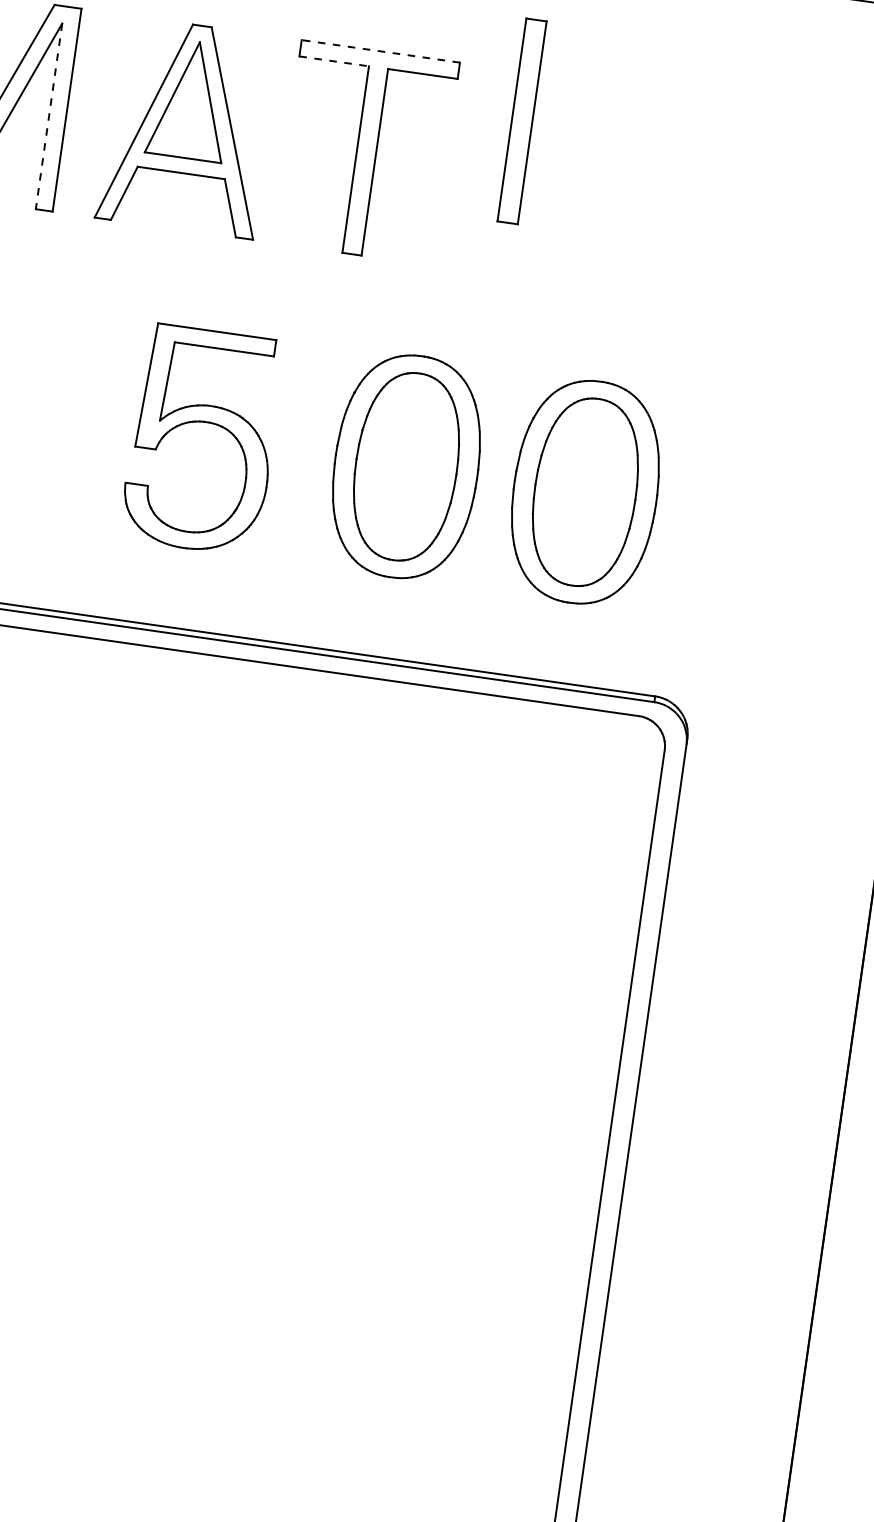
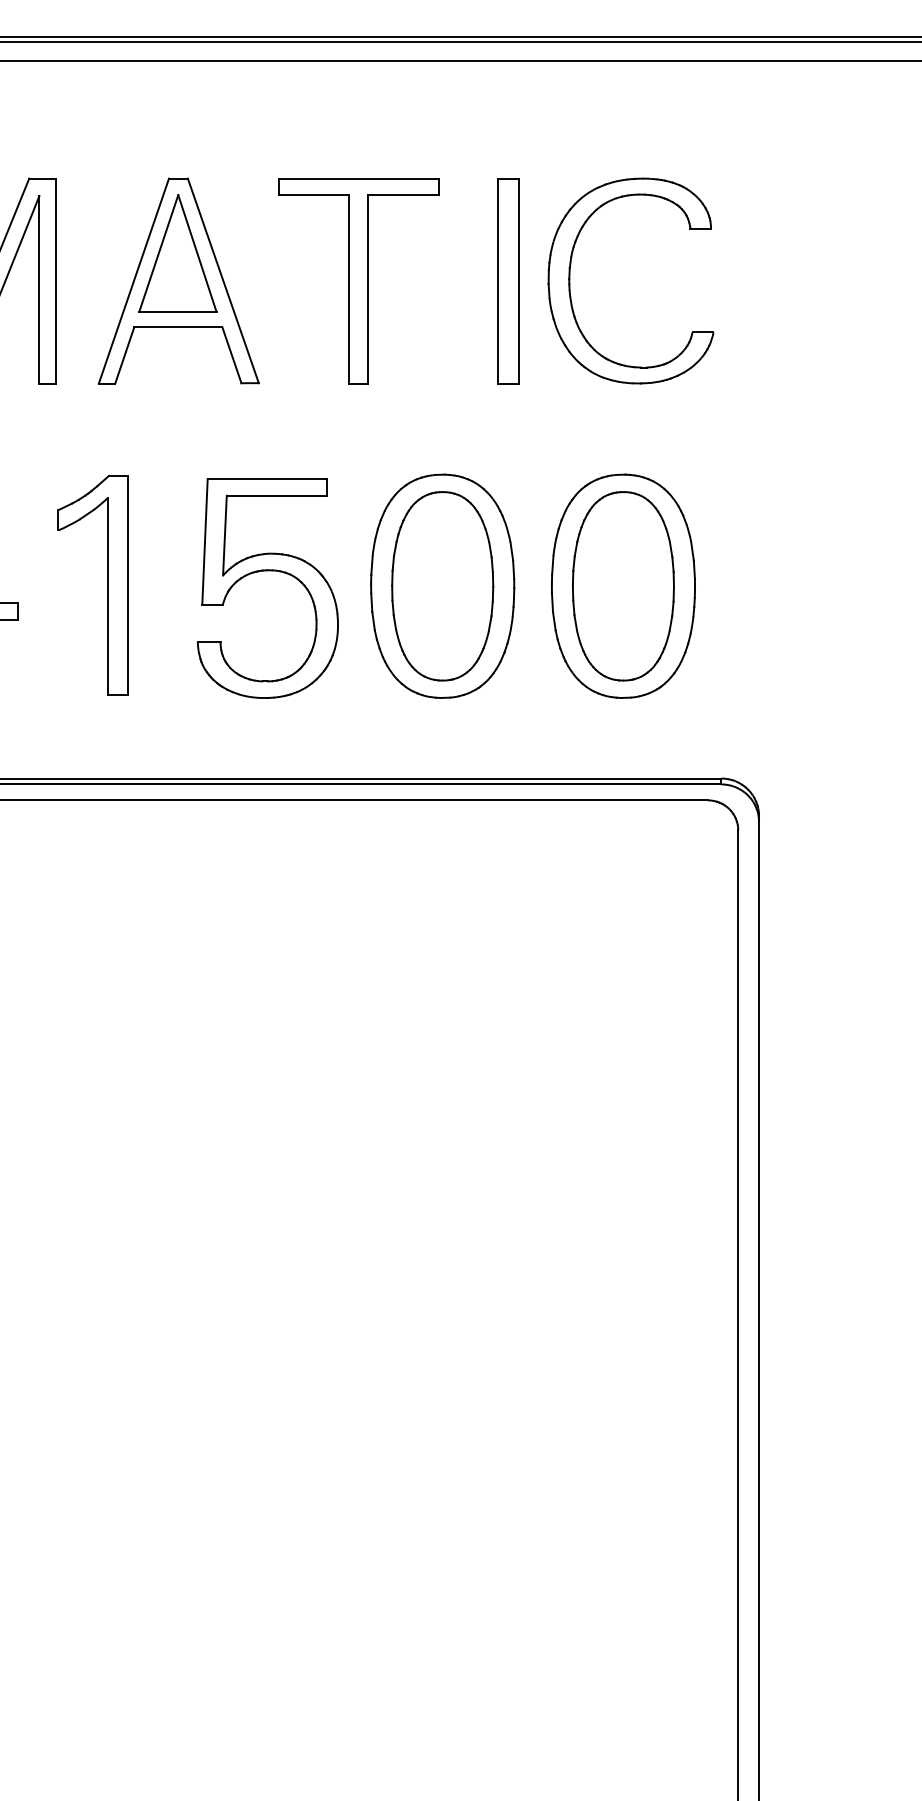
line: (380, 51) -> (358, 178), dashed -> solid
line: (334, 61) -> (314, 195), dashed -> solid
line: (49, 116) -> (39, 289), dashed -> solid
part: (522, 121) -> (508, 281), moved
part: (576, 182) -> (570, 280), added
part: (74, 418) -> (107, 585), added
part: (204, 423) -> (267, 571), moved

